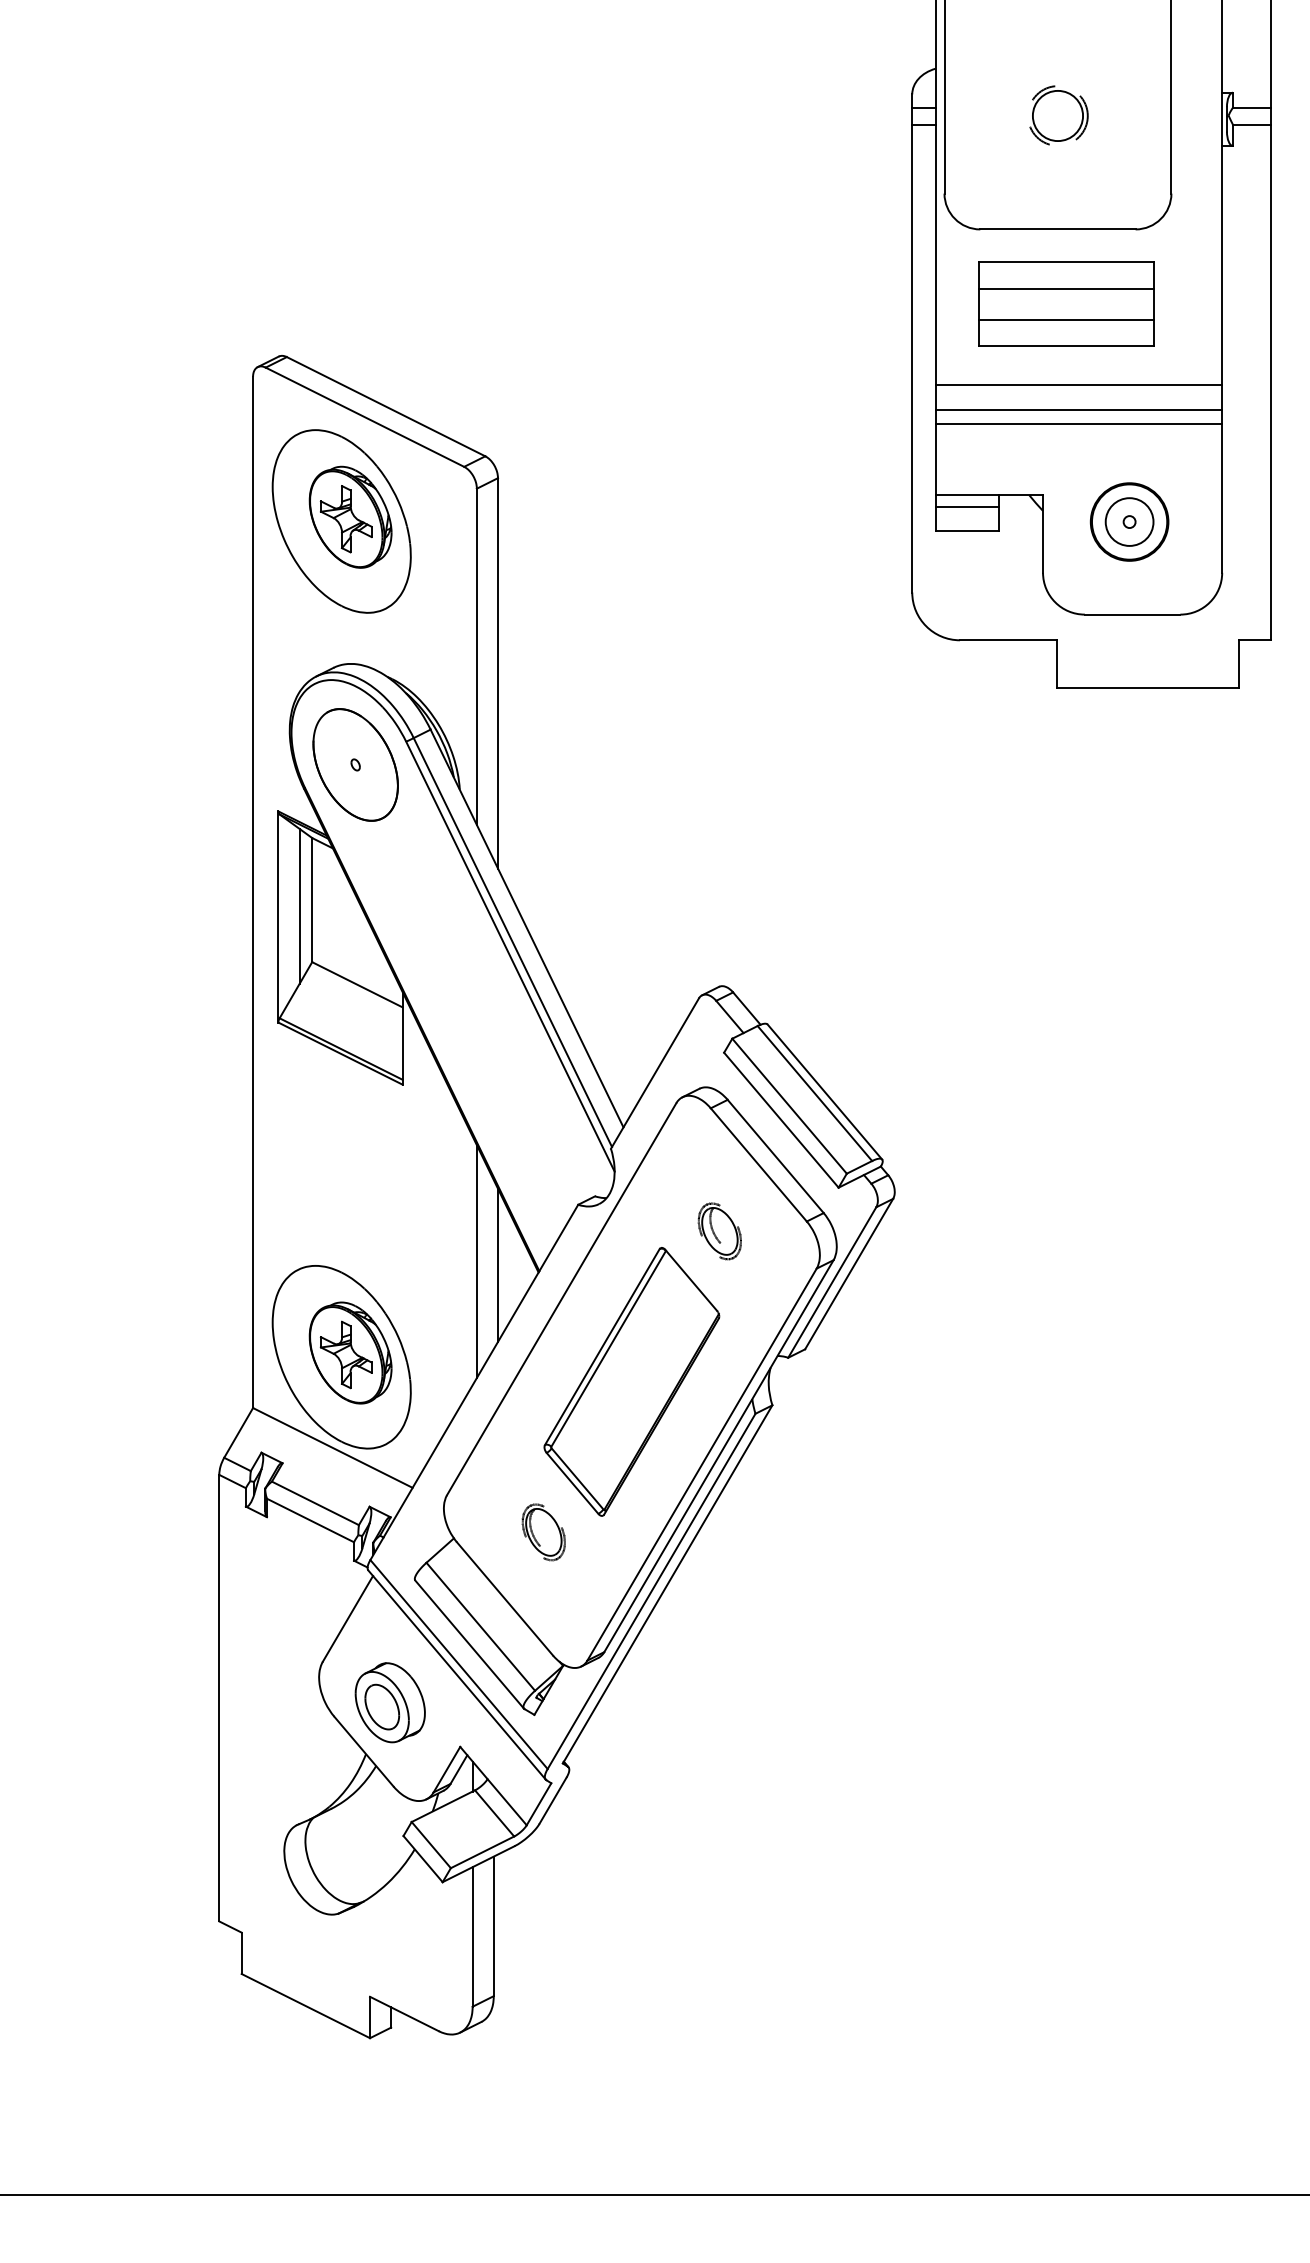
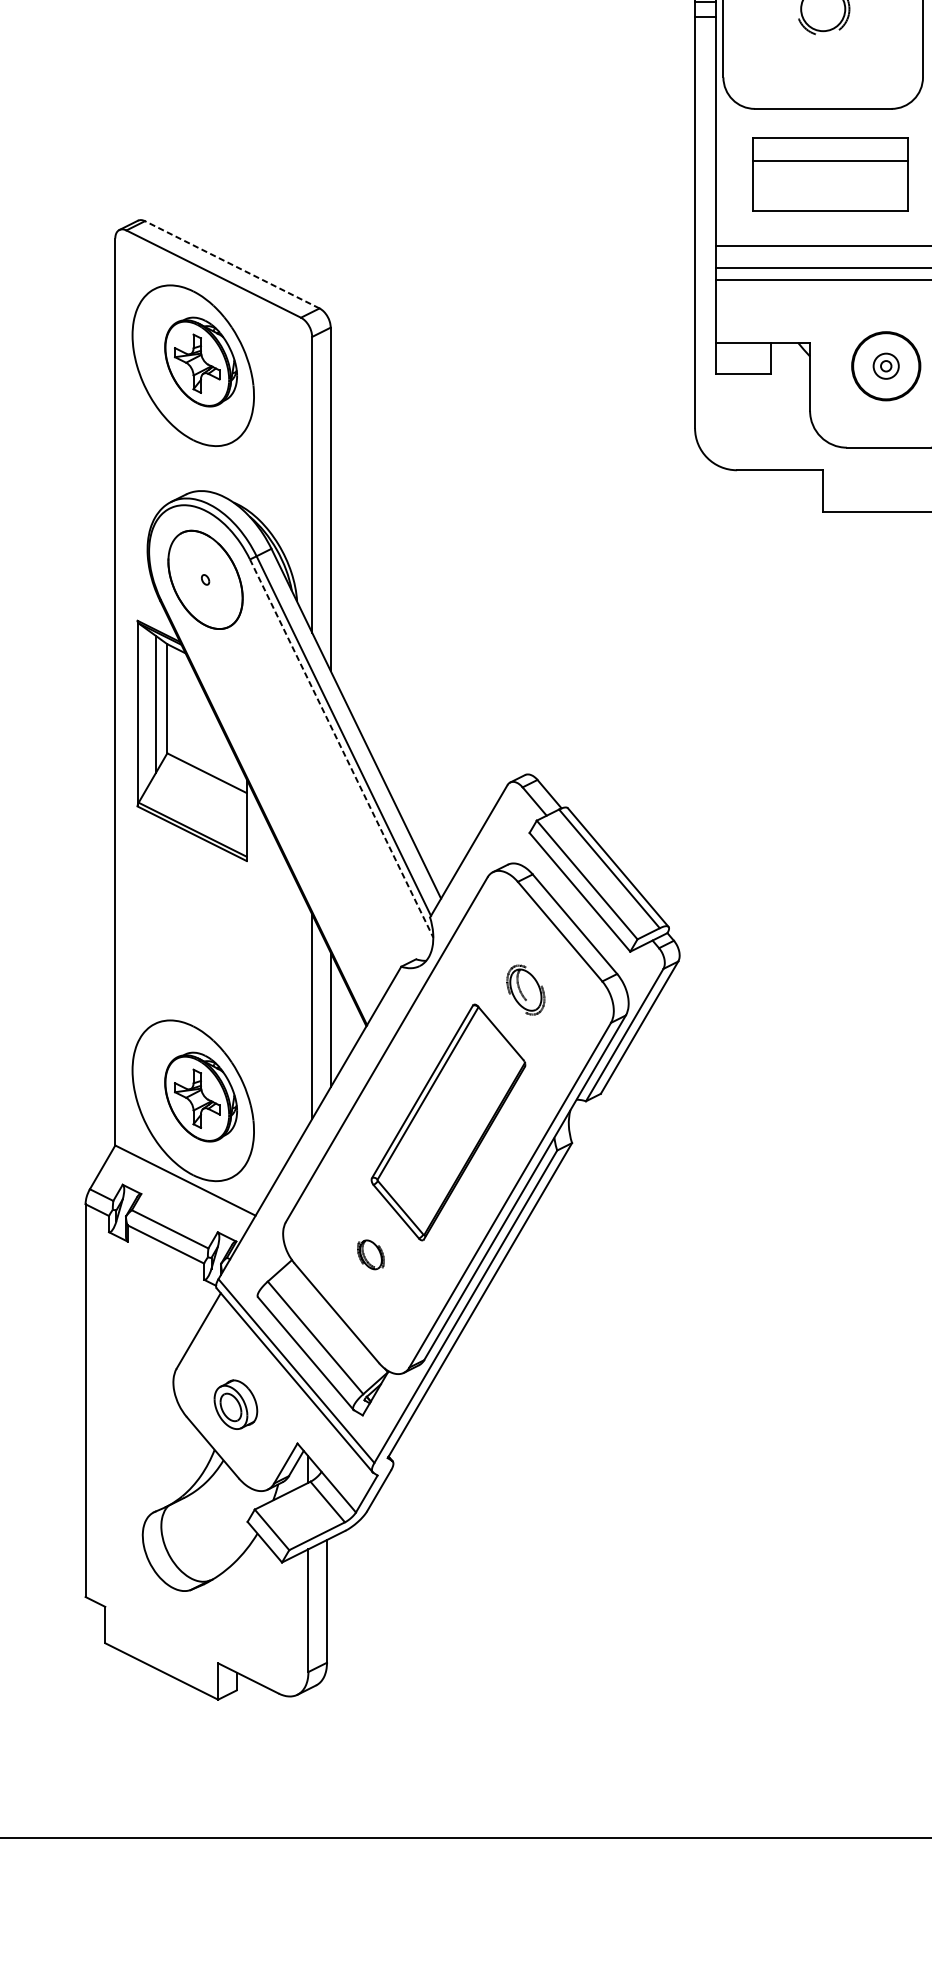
line: (1066, 319) -> (830, 188), removed
line: (386, 406) -> (232, 264), solid -> dashed
line: (966, 507) -> (742, 353), removed
circle: (1129, 521) -> (886, 365), size x0.6
line: (510, 956) -> (341, 748), solid -> dashed
part: (543, 1532) -> (370, 1254), size x0.7
part: (389, 1702) -> (235, 1404), size x0.7

